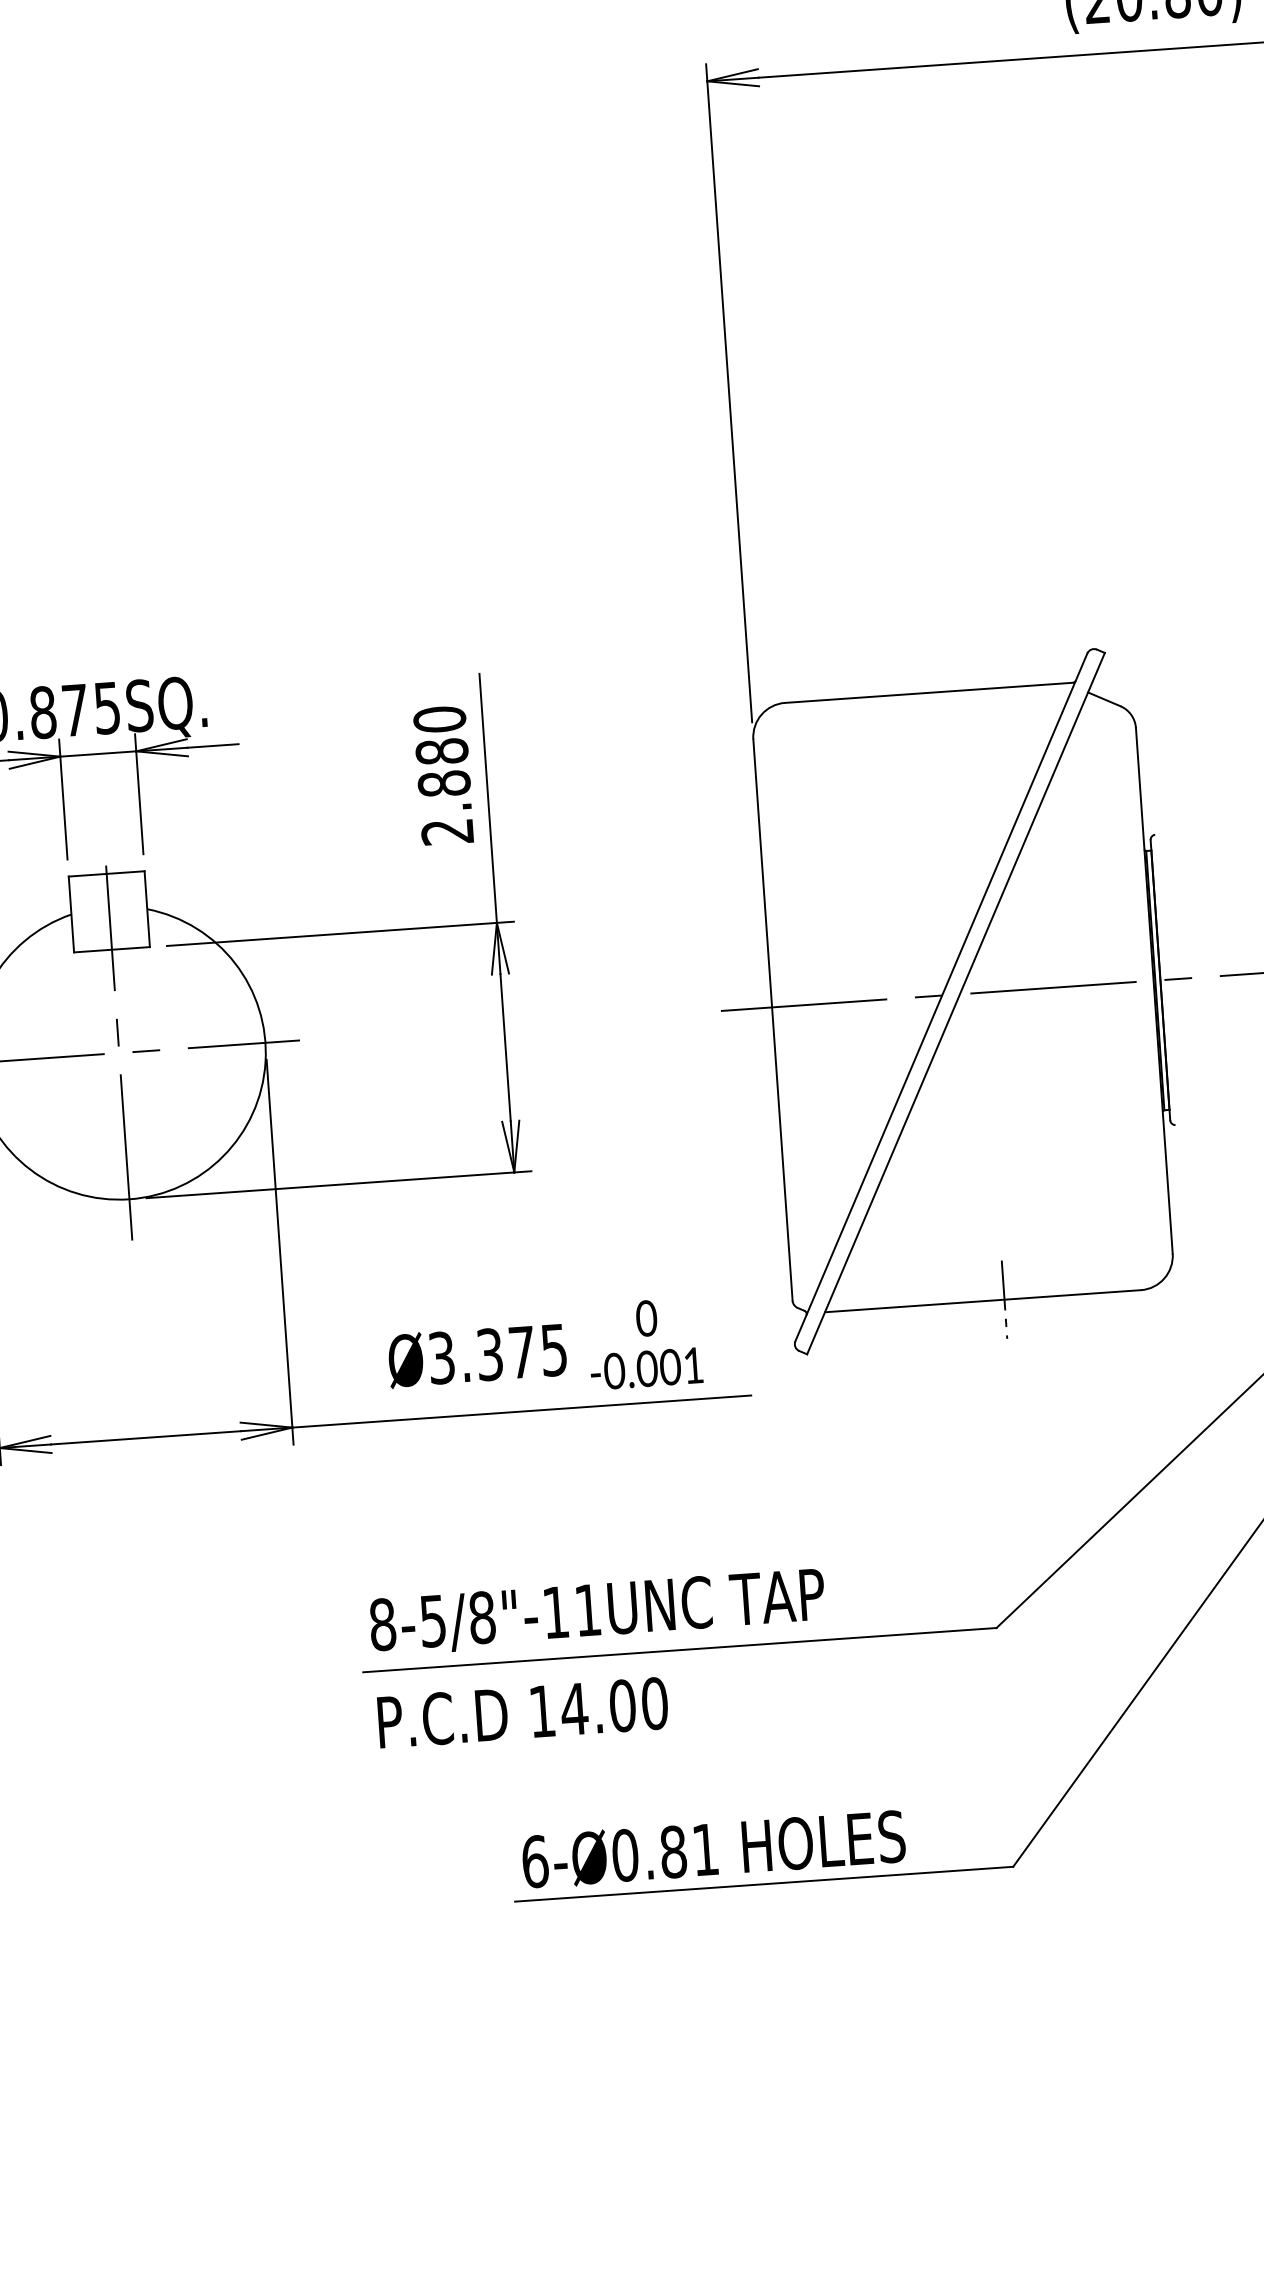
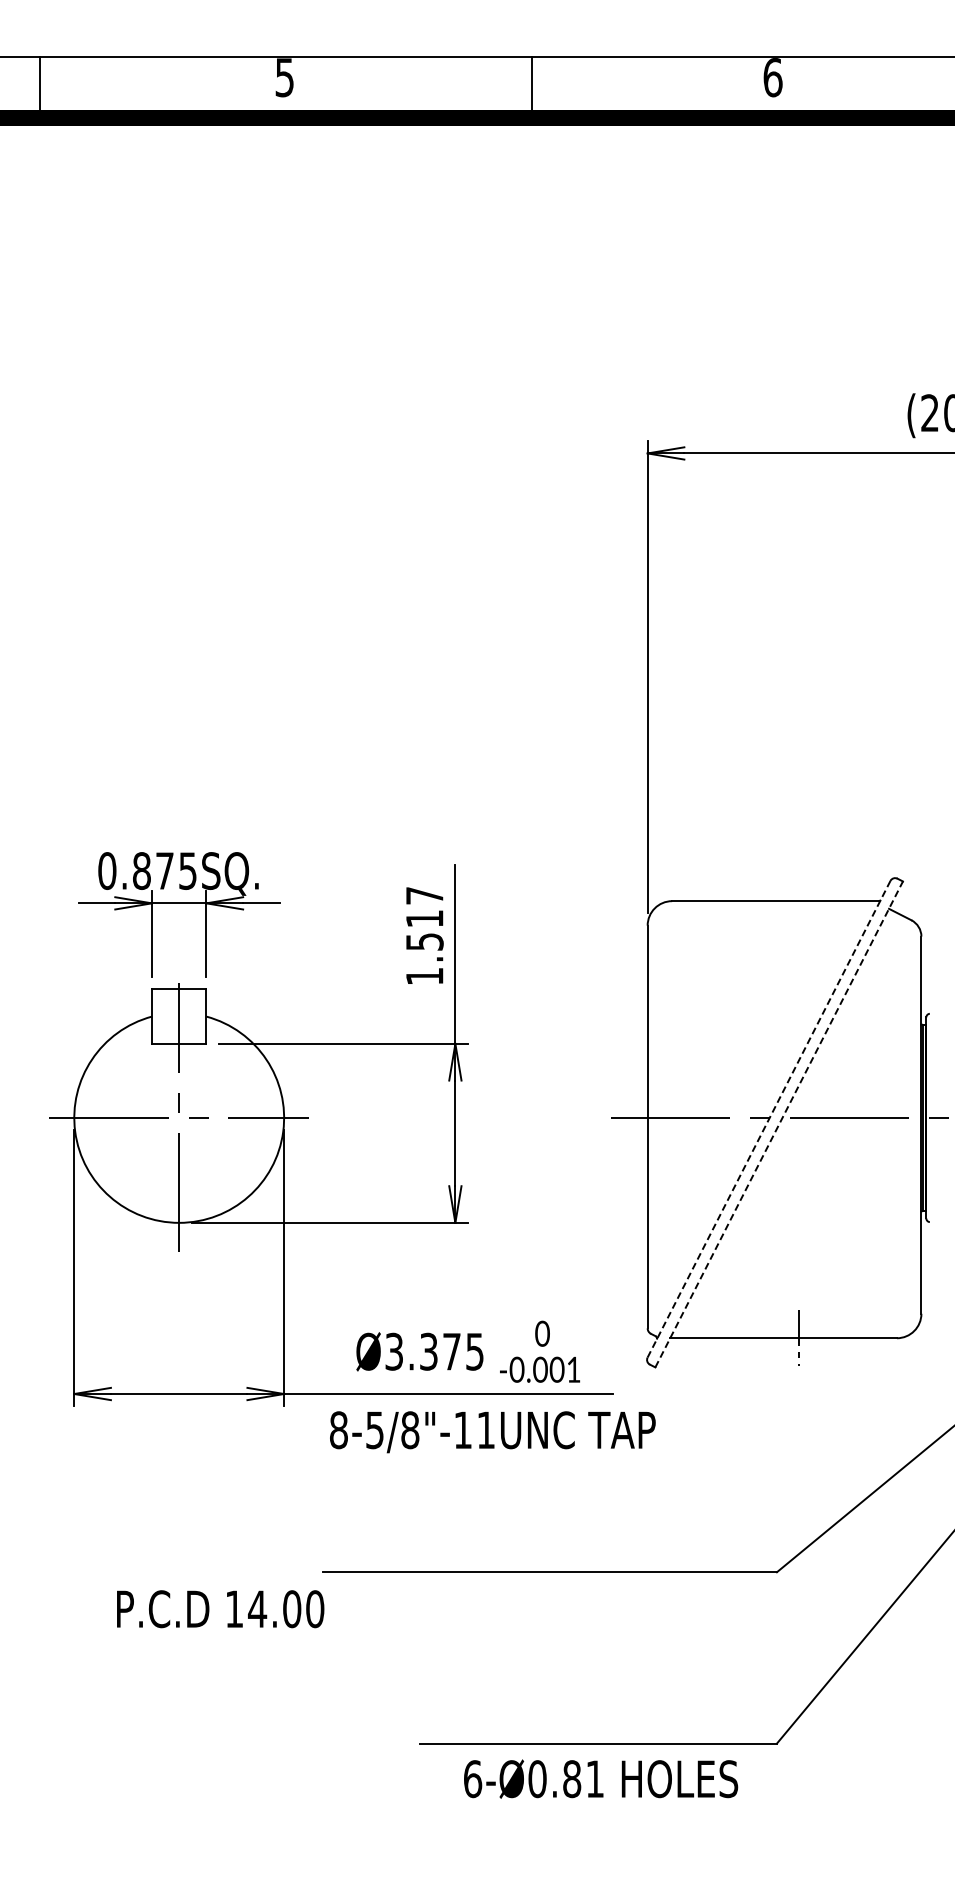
text: (443, 774) -> (424, 935), 2.880 -> 1.517
line: (941, 996) -> (769, 1118), solid -> dashed
line: (956, 1003) -> (779, 1124), solid -> dashed
text: (597, 1612) -> (492, 1432), moved
text: (522, 1713) -> (220, 1609), moved
text: (714, 1848) -> (601, 1778), moved

